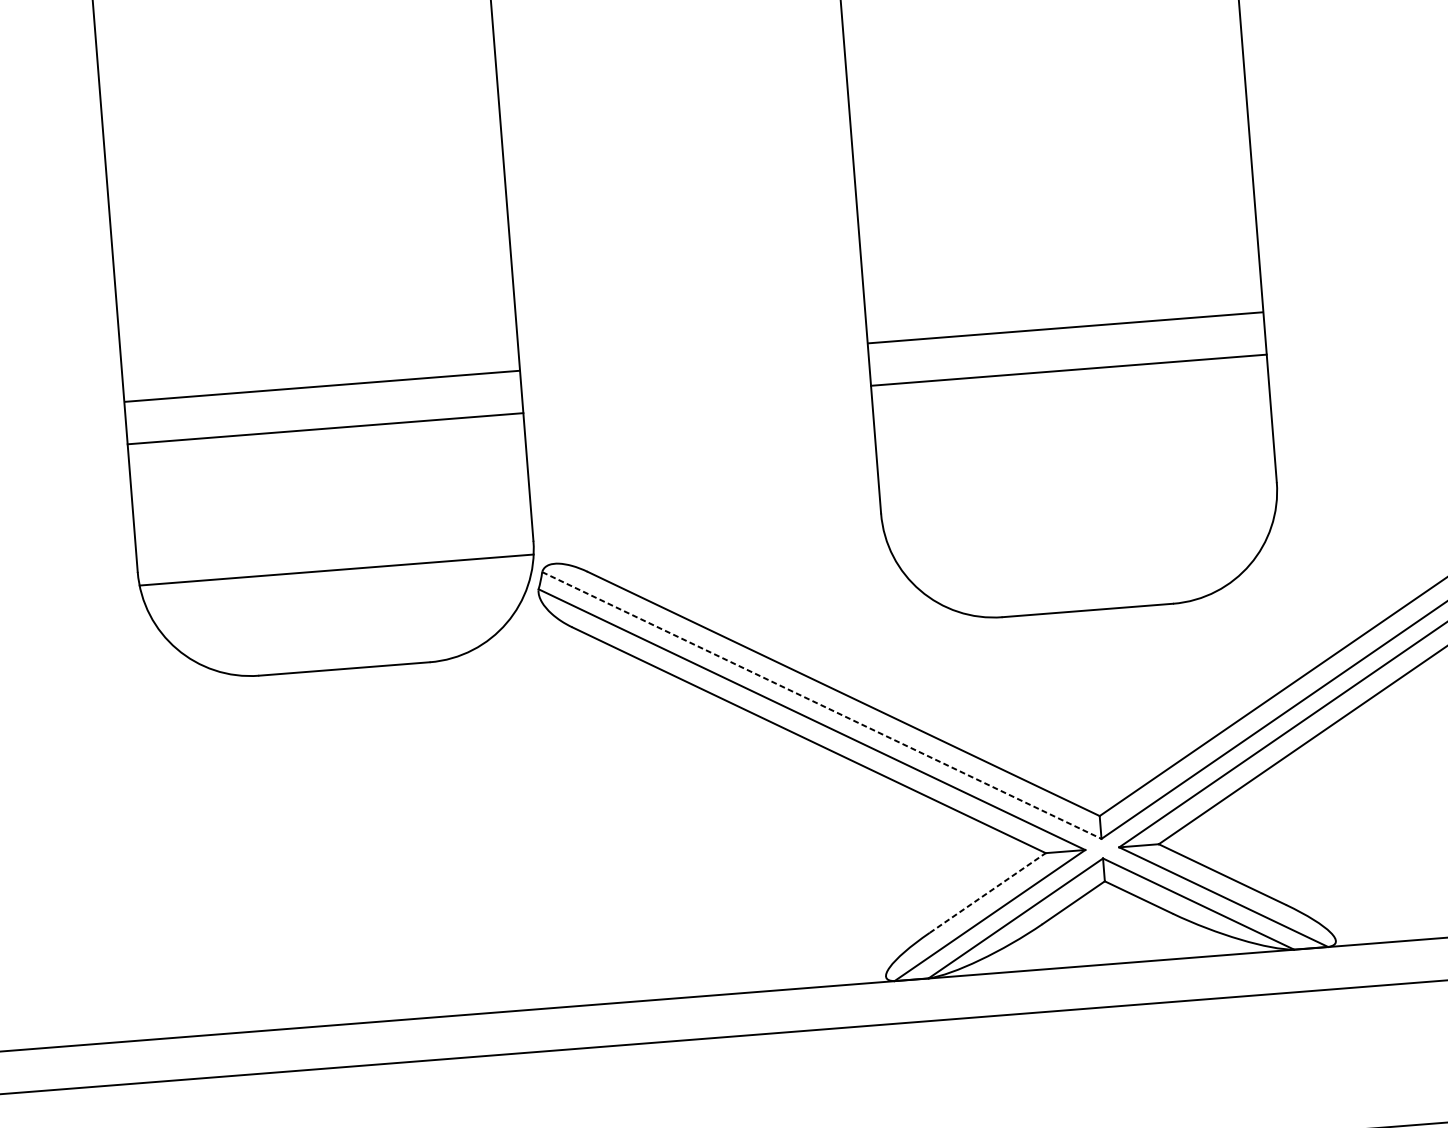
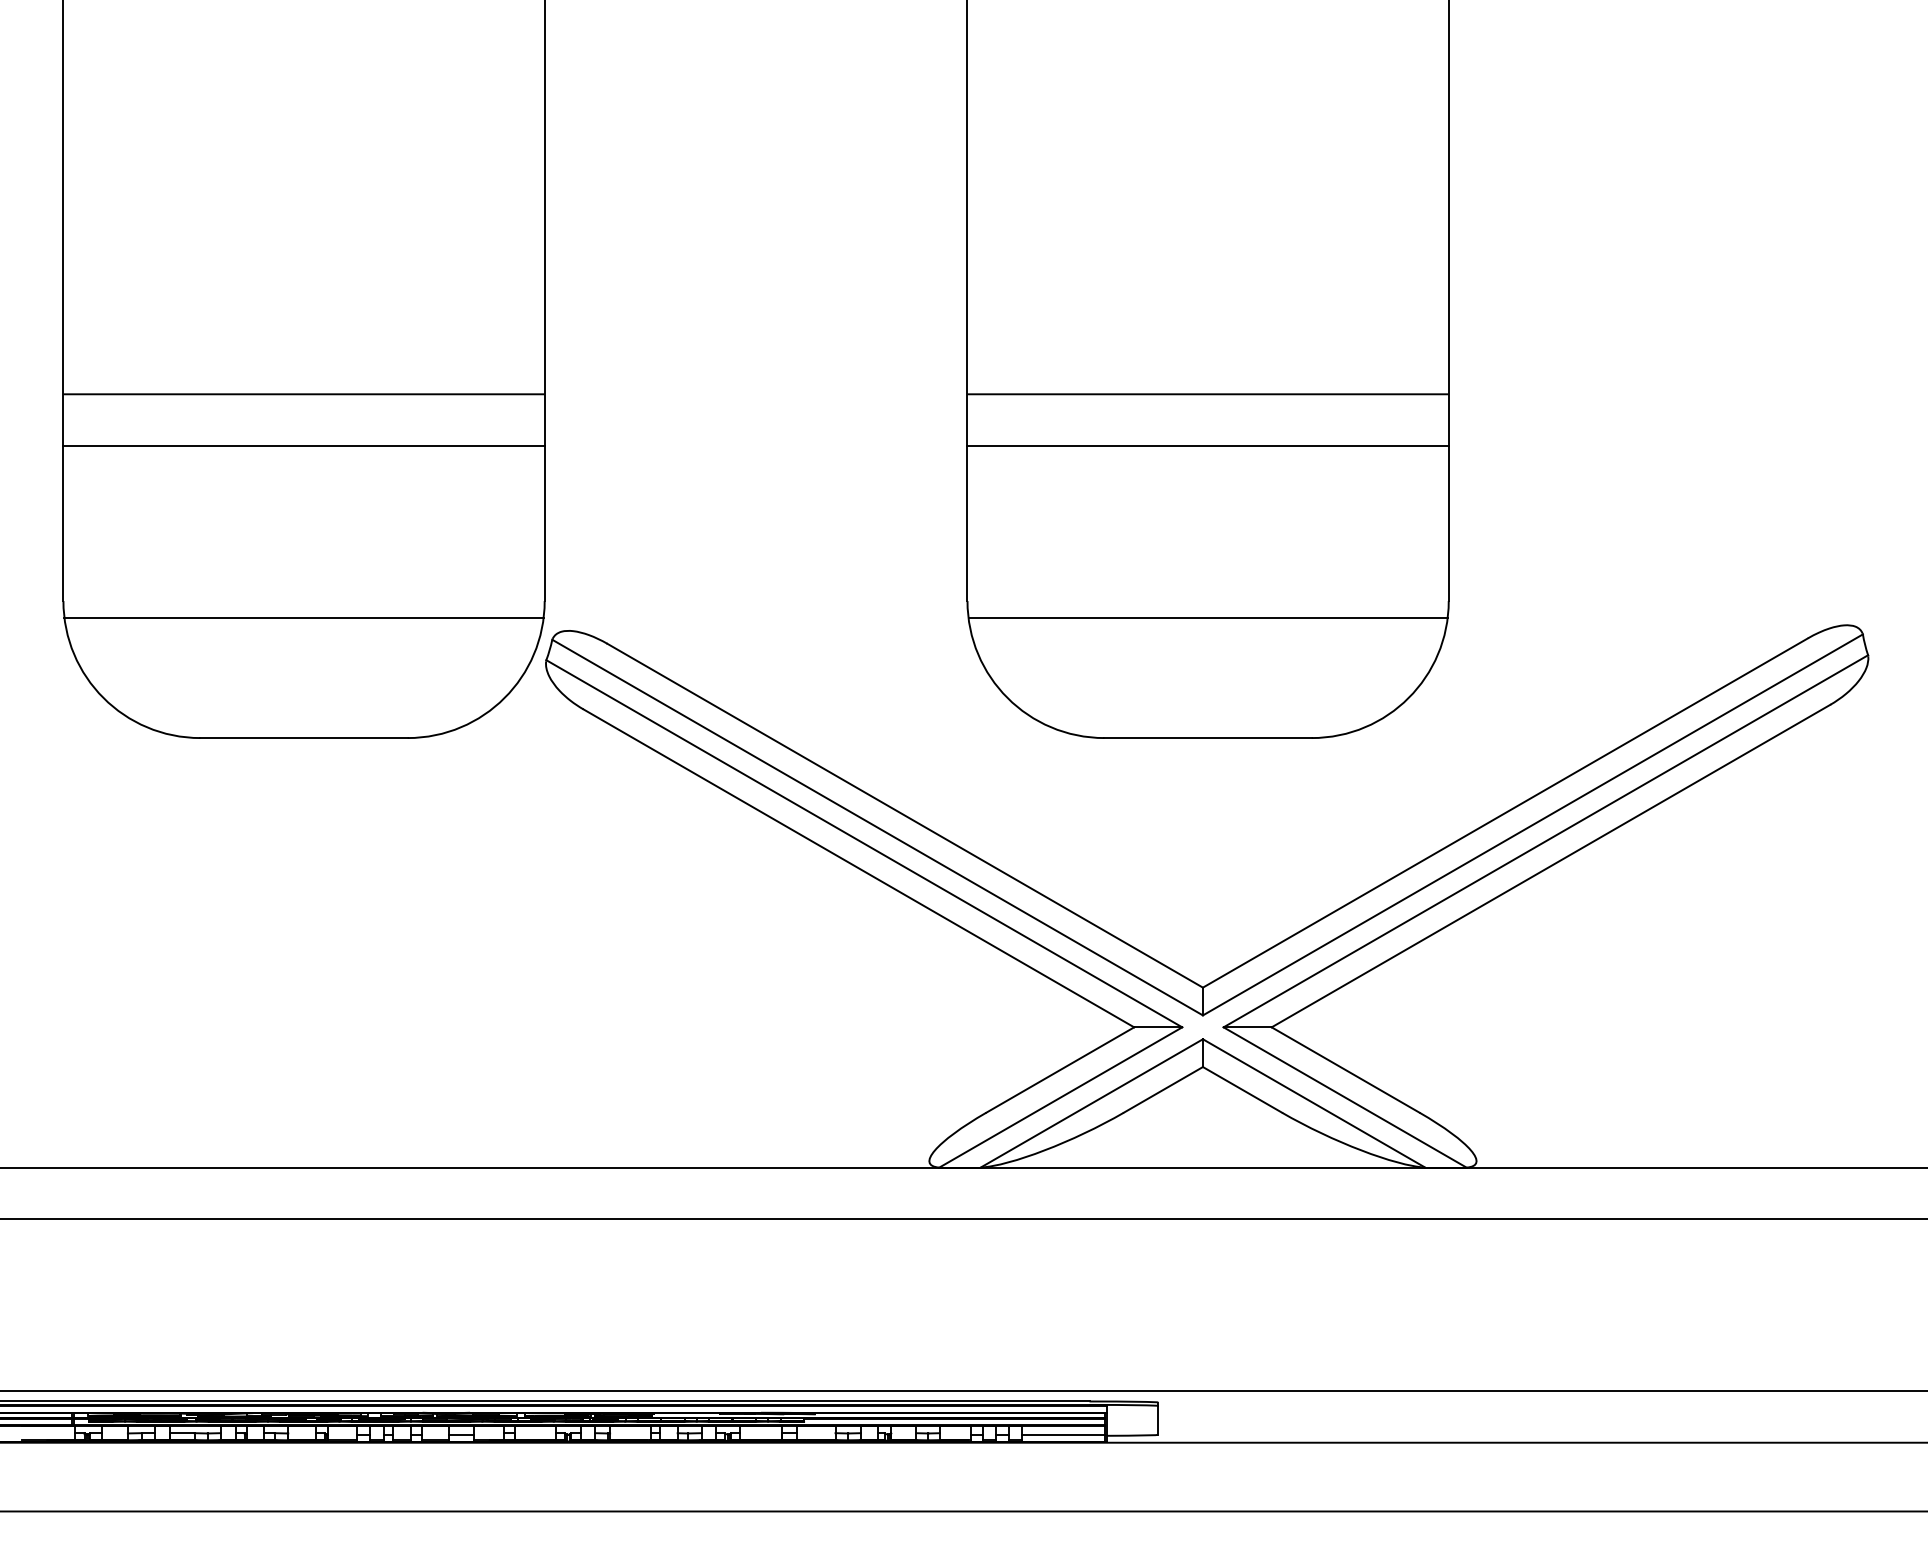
line: (1079, 511) -> (1207, 617), added
line: (821, 705) -> (877, 827), dashed -> solid
line: (987, 892) -> (1060, 1069), dashed -> solid

